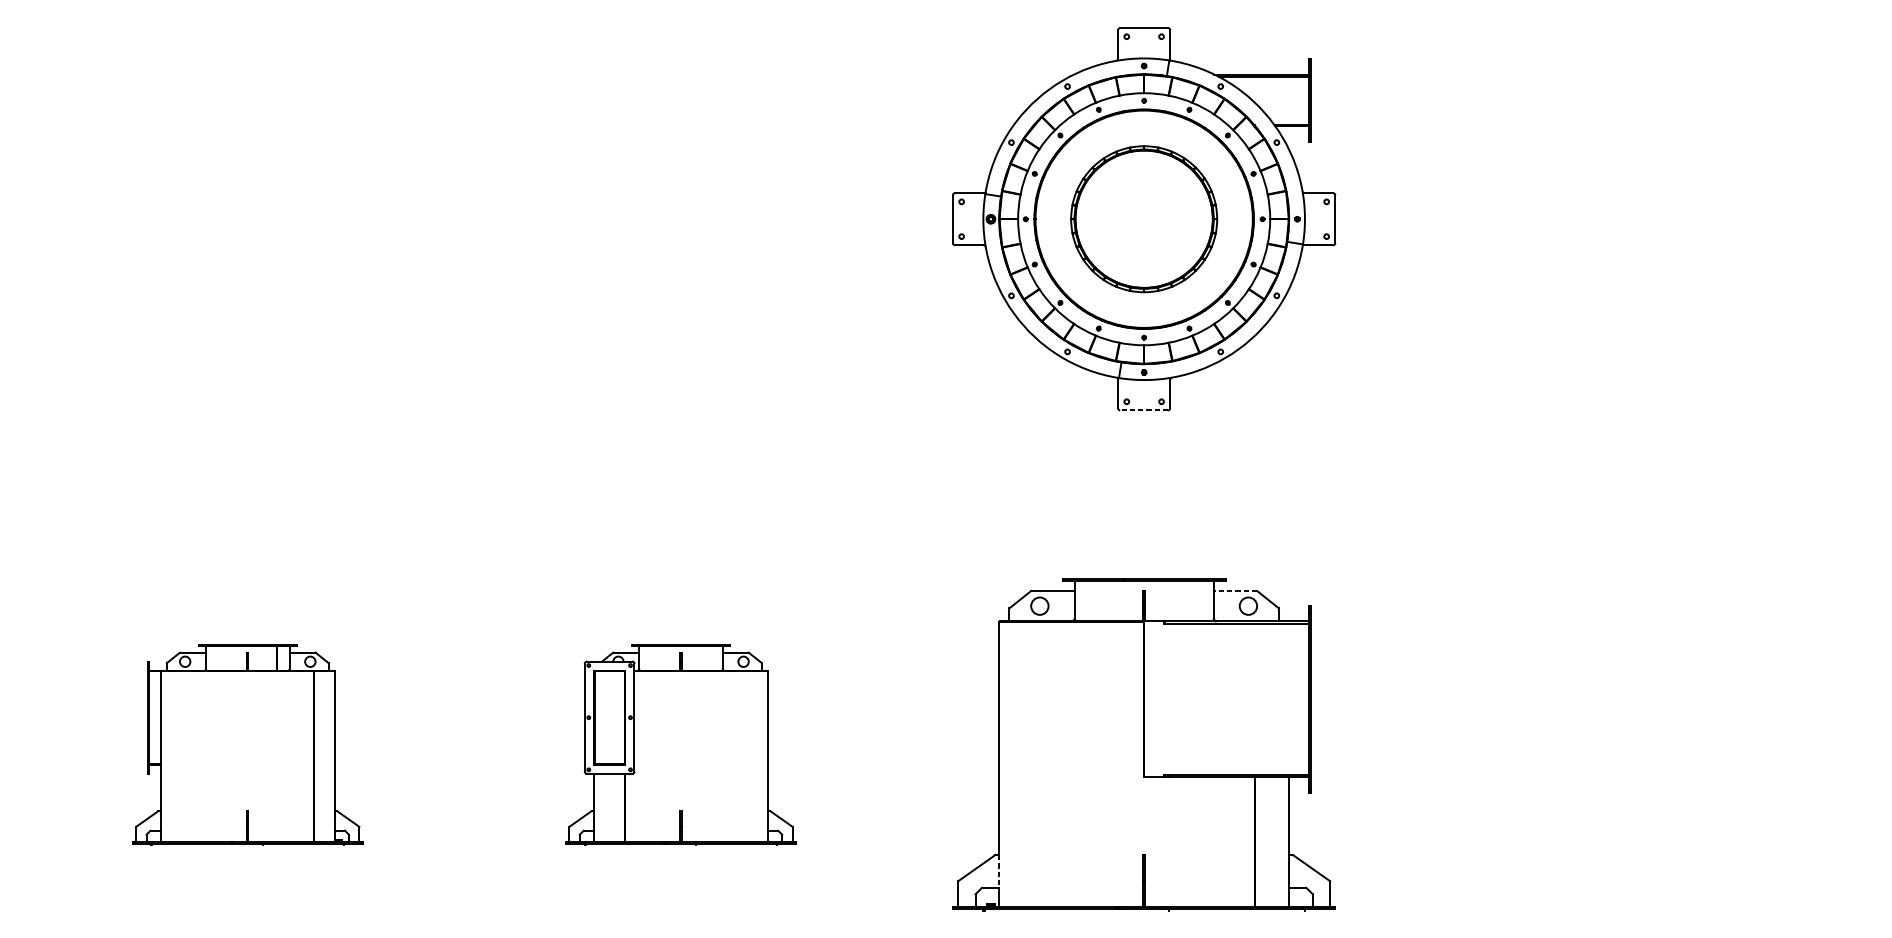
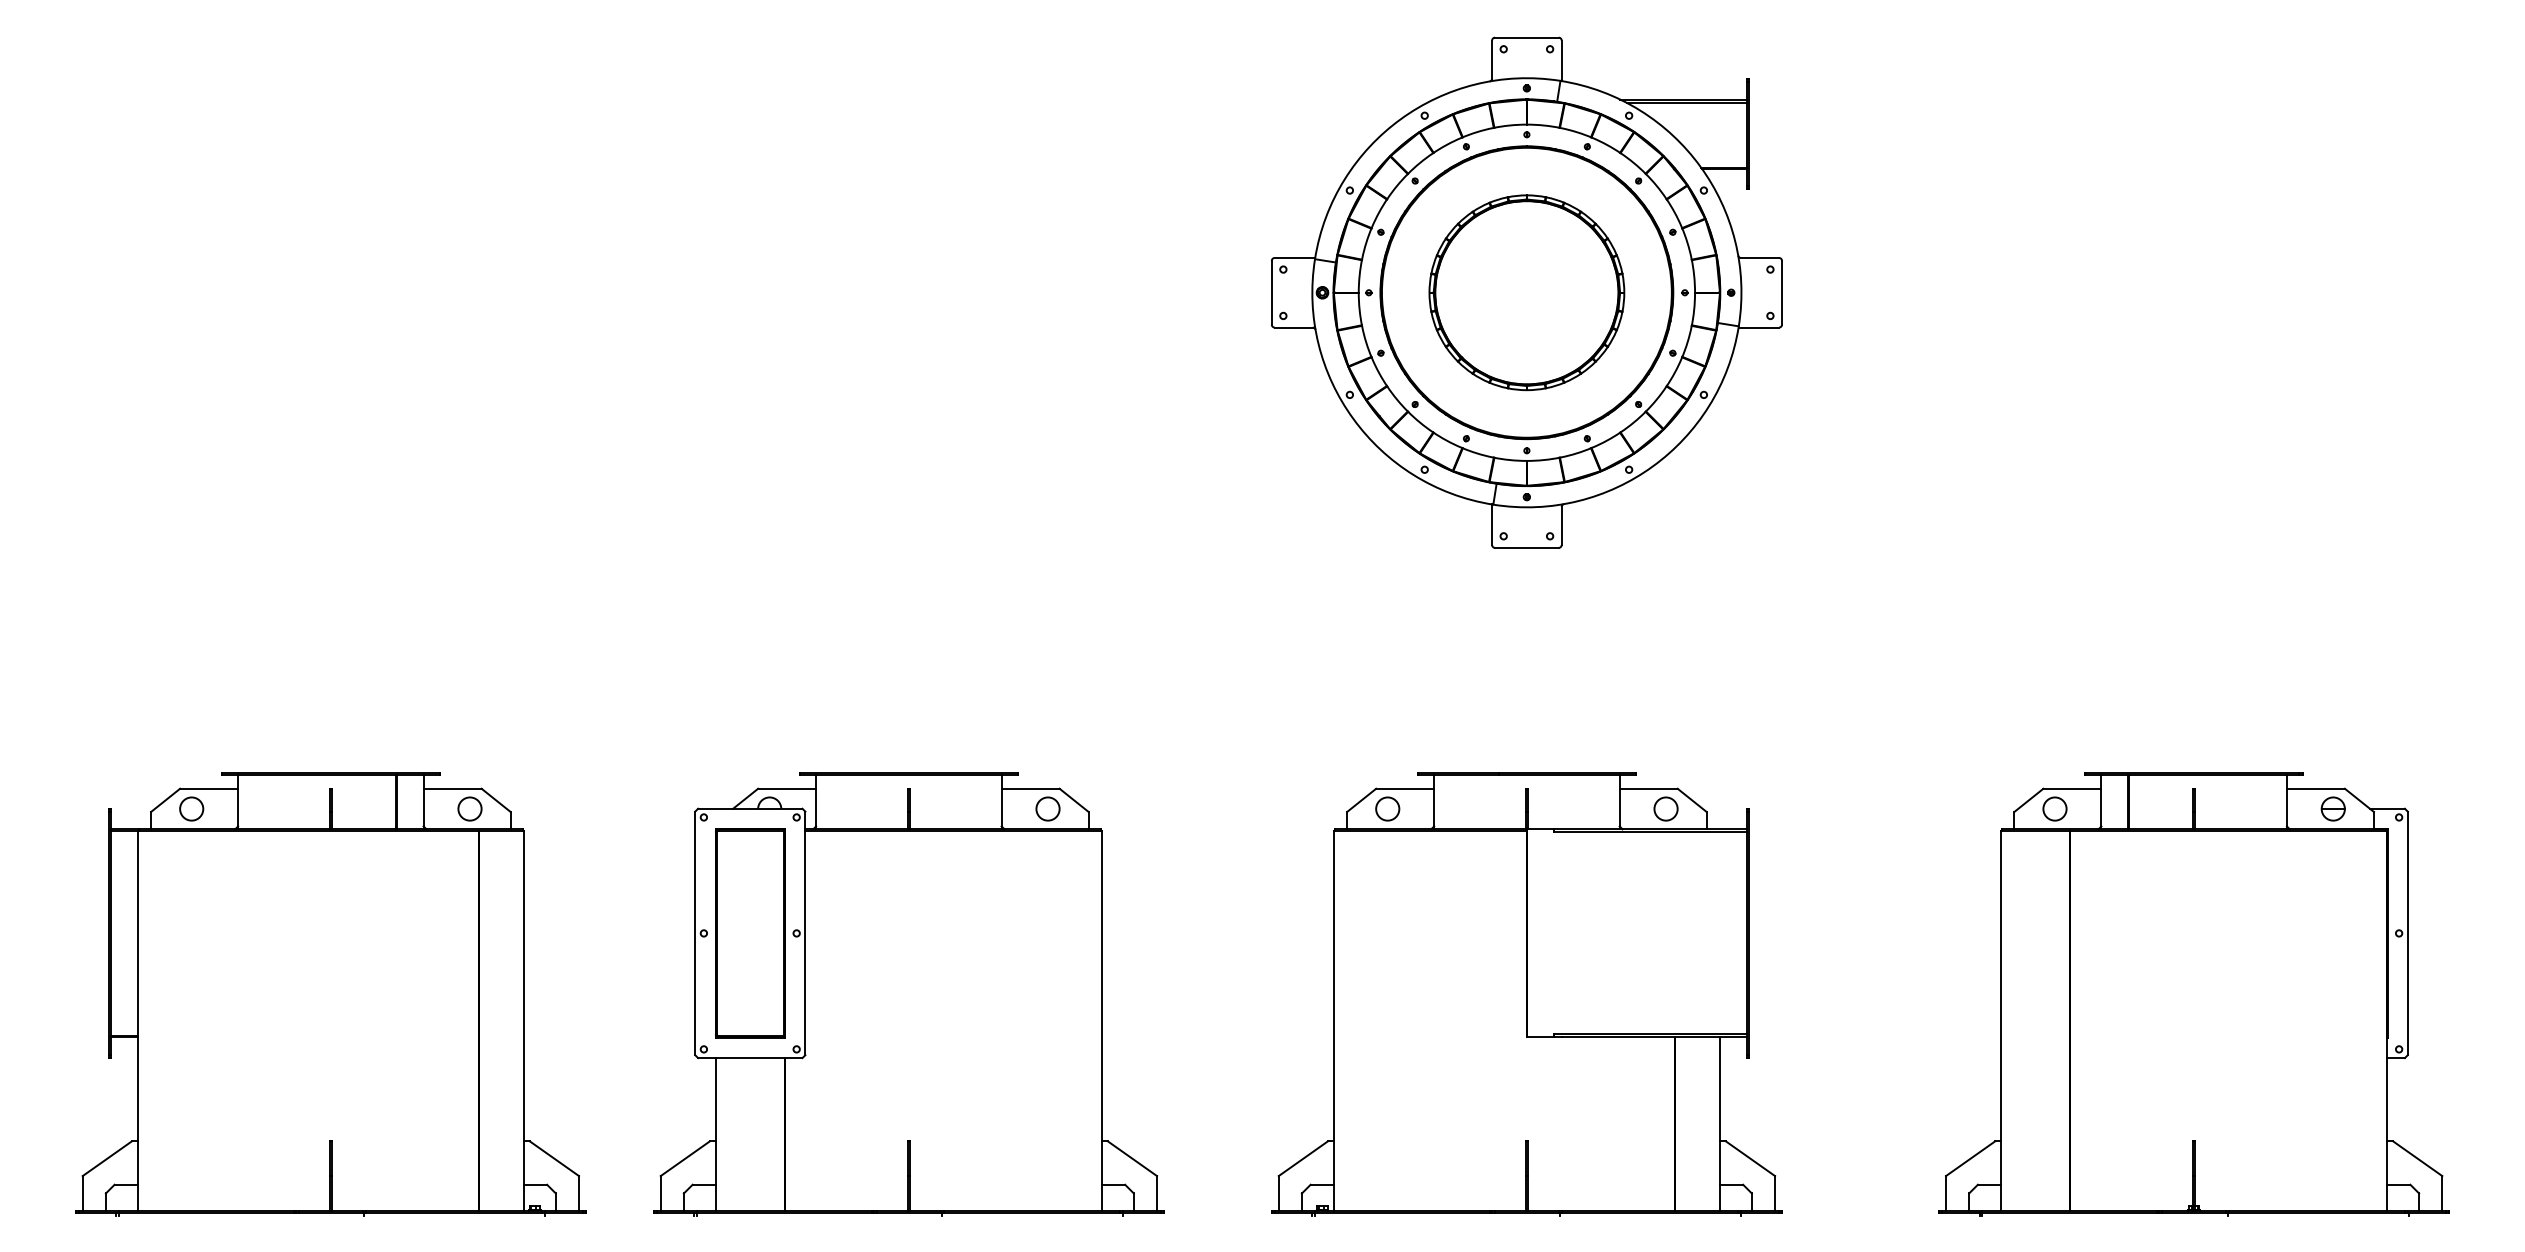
line: (1143, 410) -> (1526, 547), dashed -> solid
line: (1235, 590) -> (1648, 788), dashed -> solid
part: (247, 745) -> (330, 994), size x1.67
part: (680, 745) -> (908, 994), size x1.67
part: (1643, 745) -> (2193, 994), added
line: (999, 871) -> (1333, 1163), dashed -> solid

